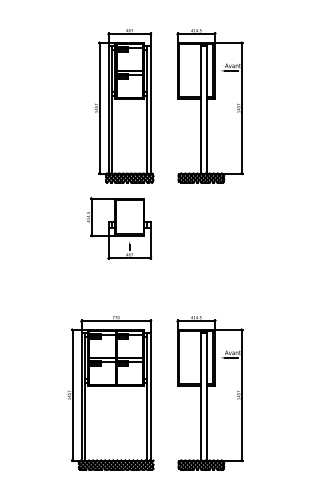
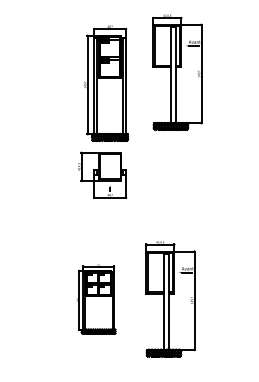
part: (210, 106) -> (177, 72), moved
part: (111, 393) -> (96, 299), size x0.6

